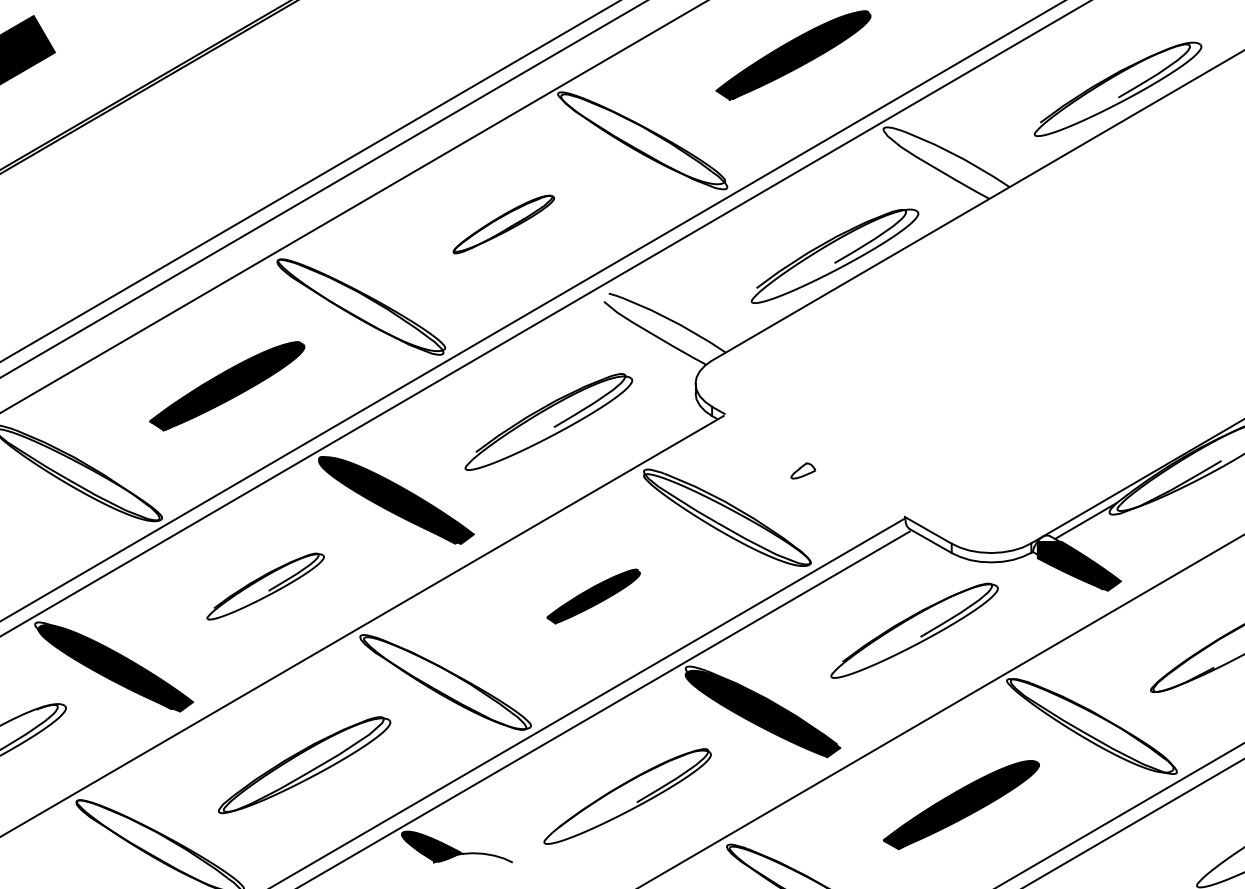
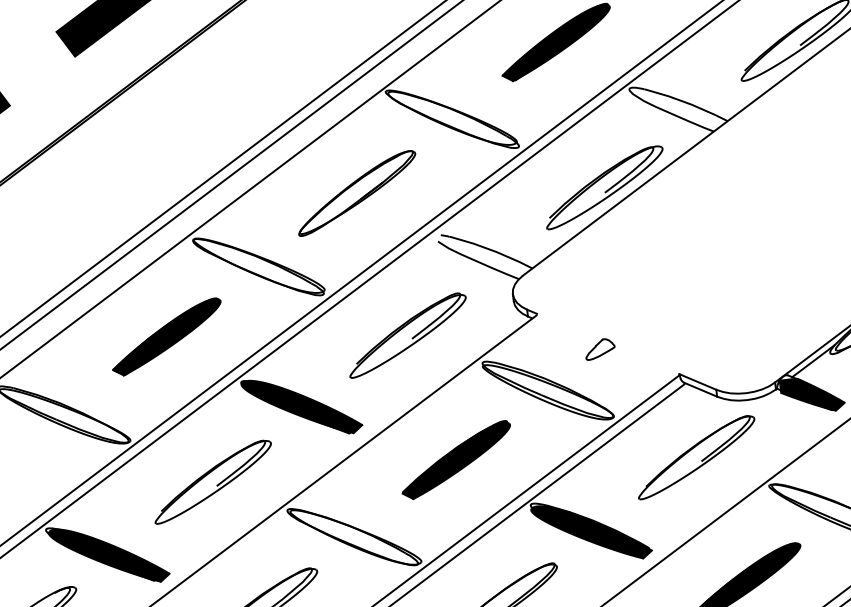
part: (503, 224) -> (356, 193), size x1.67
part: (803, 470) -> (600, 348), size x1.67
part: (265, 586) -> (212, 481), size x1.43
part: (593, 596) -> (456, 460), size x1.67

